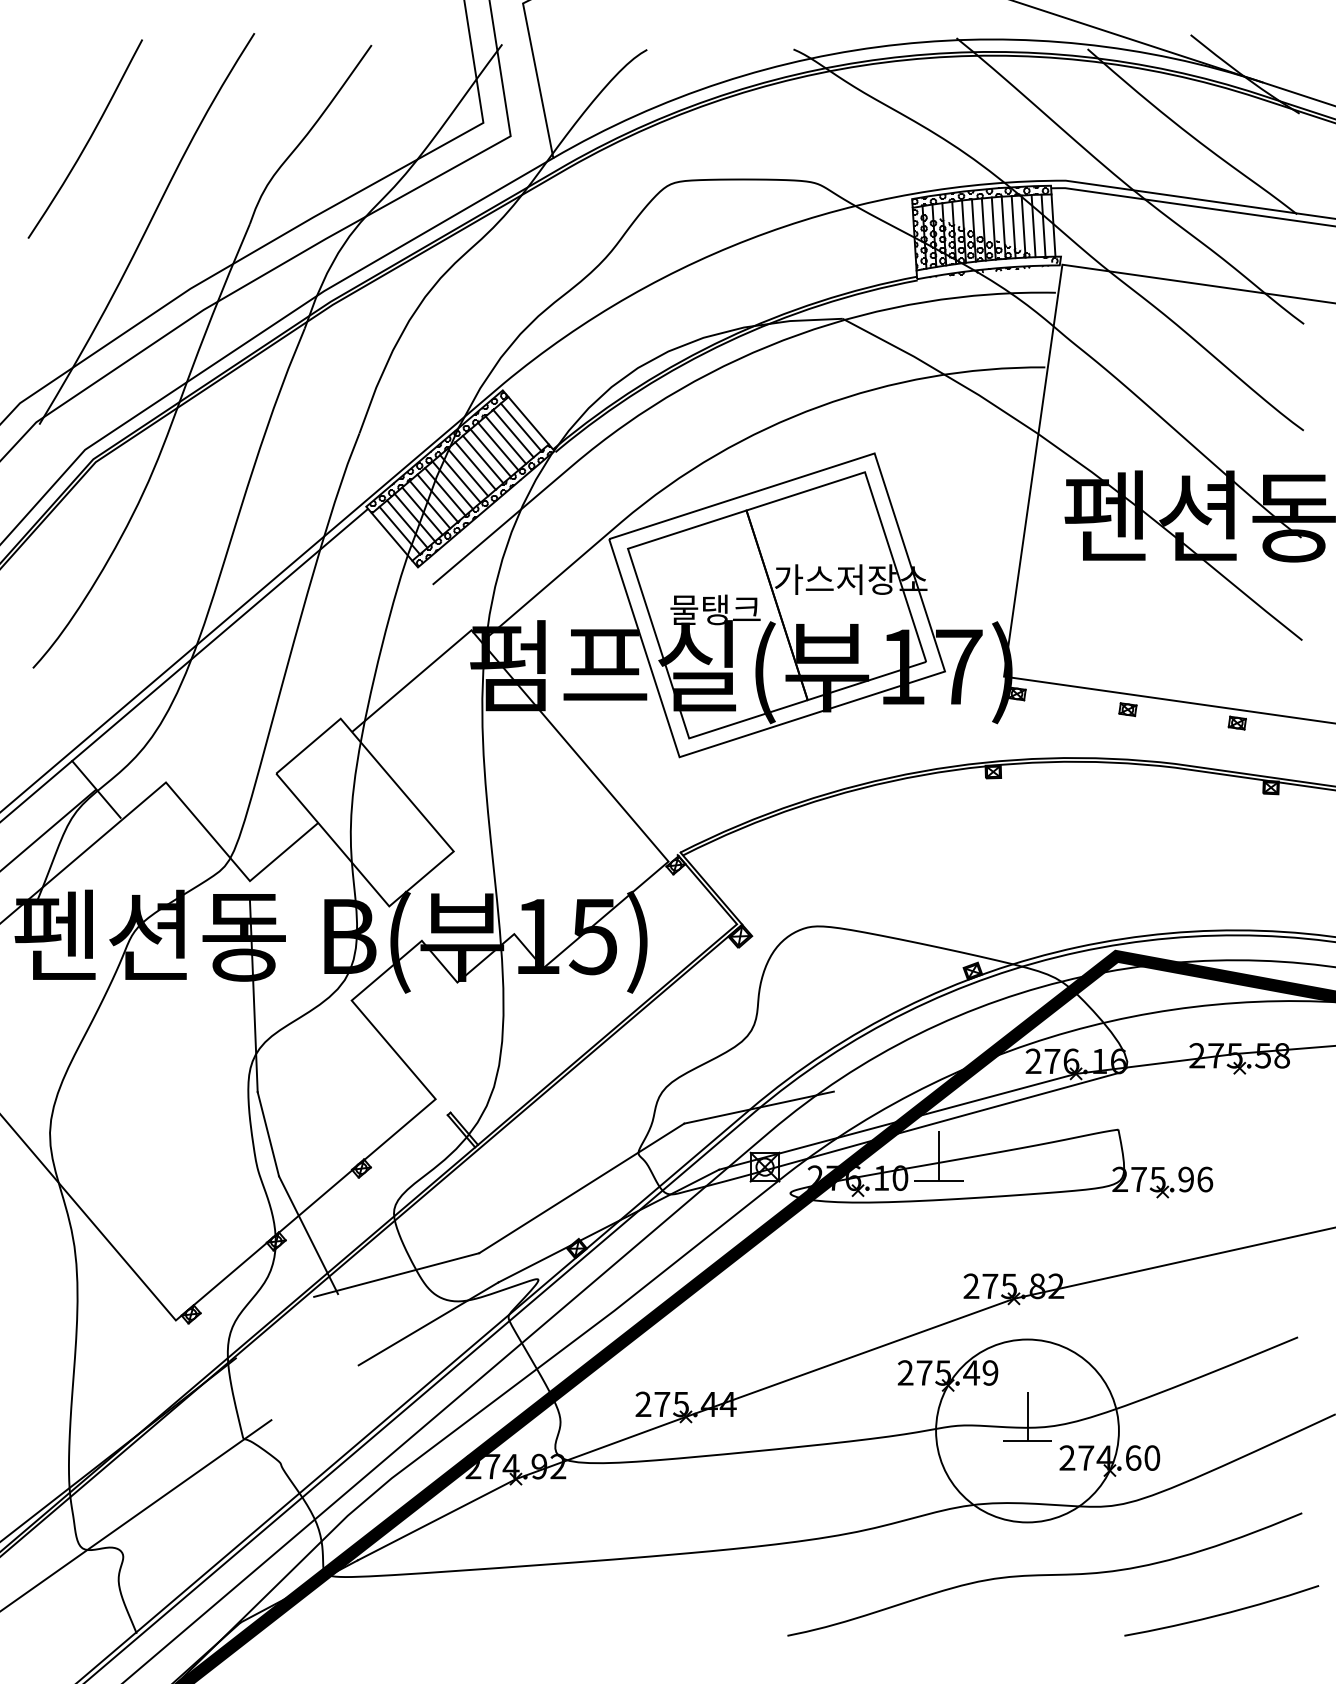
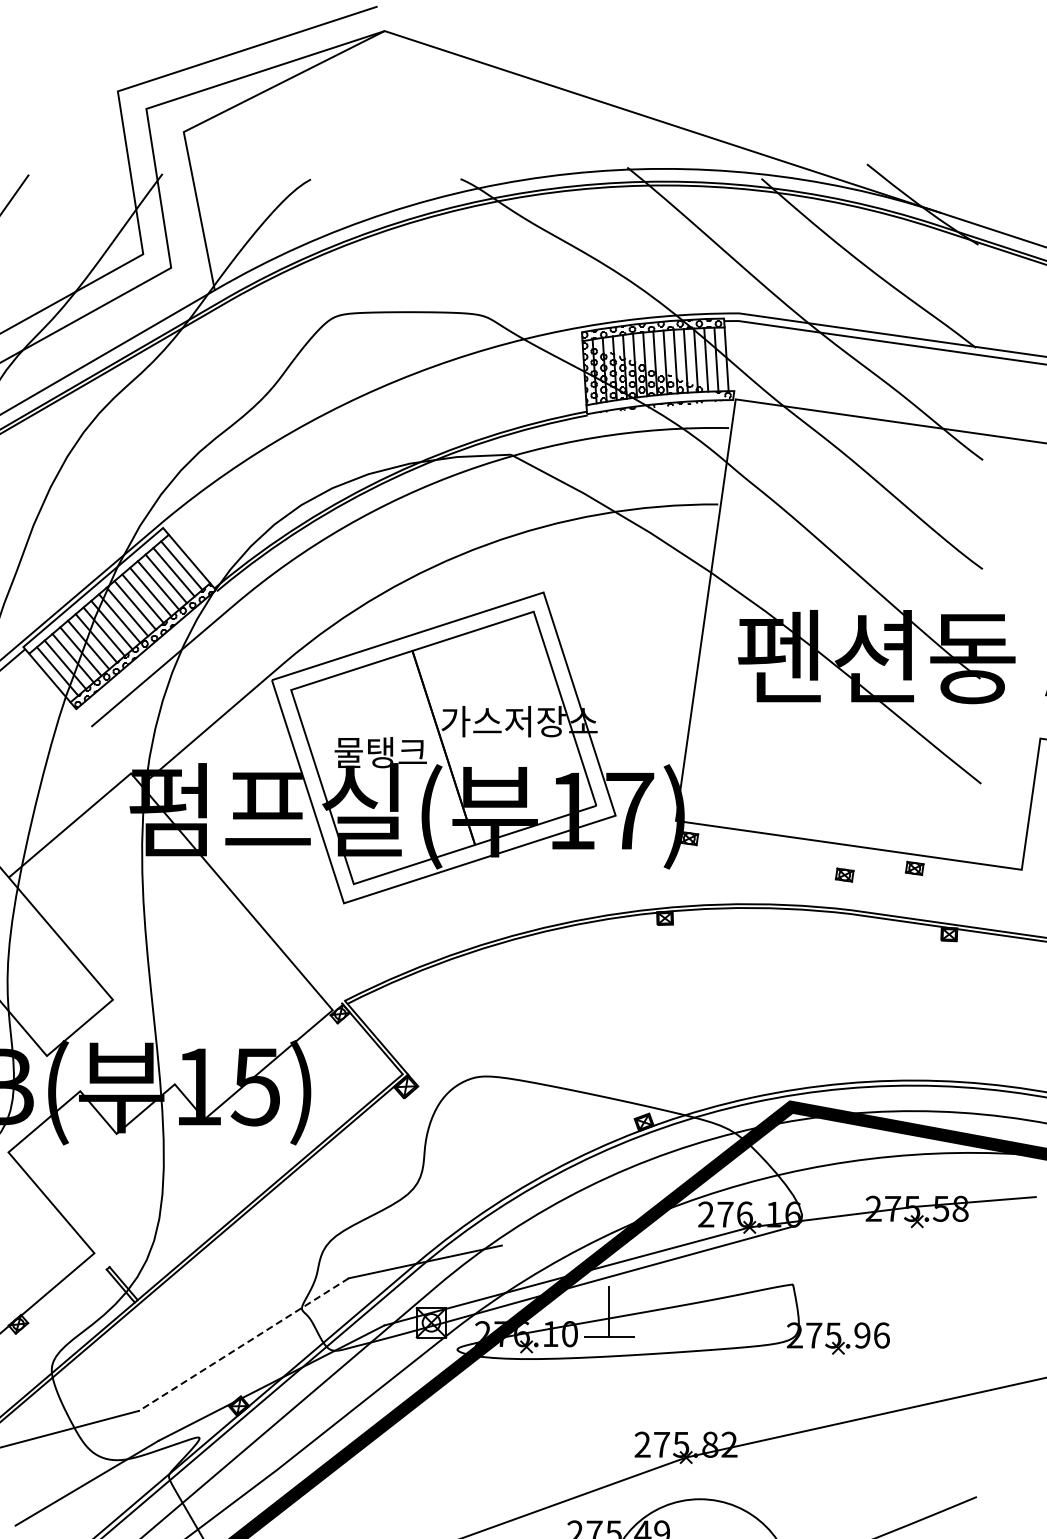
hatch: (437, 452) -> (96, 591), removed
part: (1127, 709) -> (844, 874), moved
line: (581, 1188) -> (243, 1344), solid -> dashed

